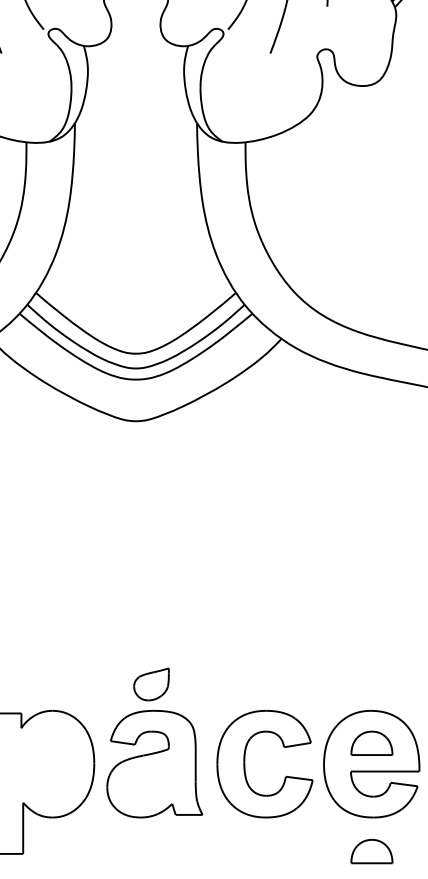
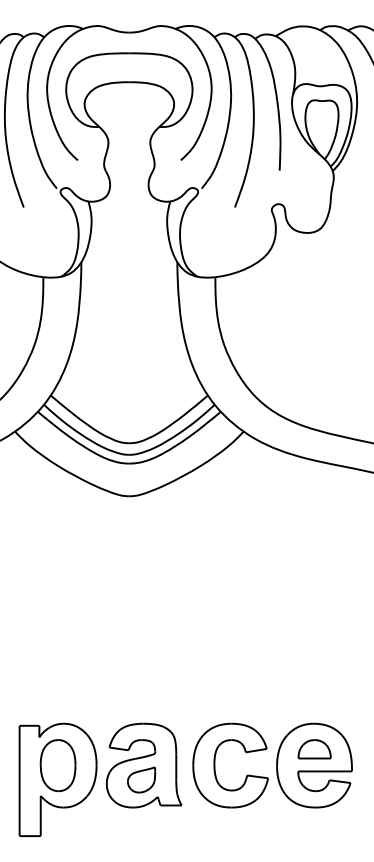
part: (151, 683) -> (141, 779), moved
part: (44, 763) -> (57, 765), added
part: (371, 851) -> (314, 834), removed

